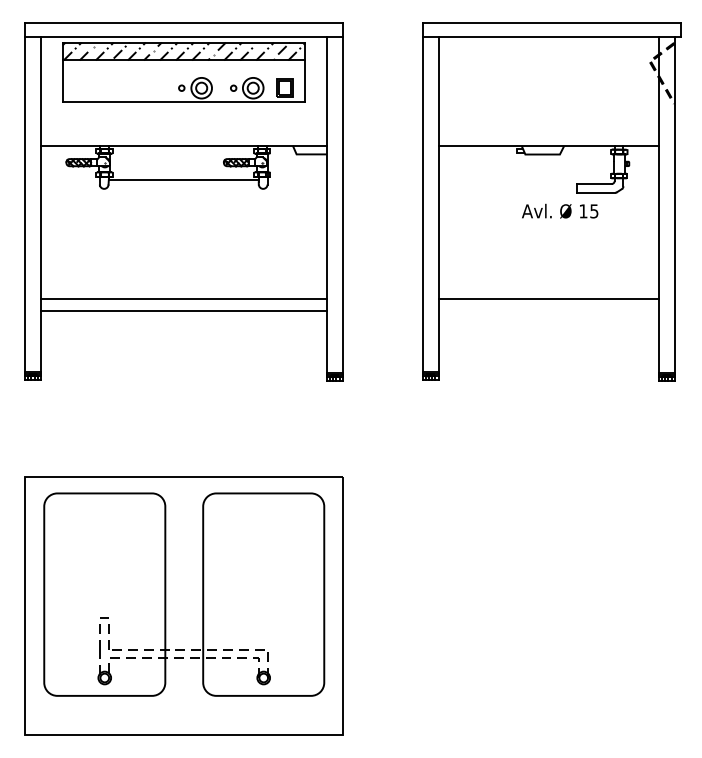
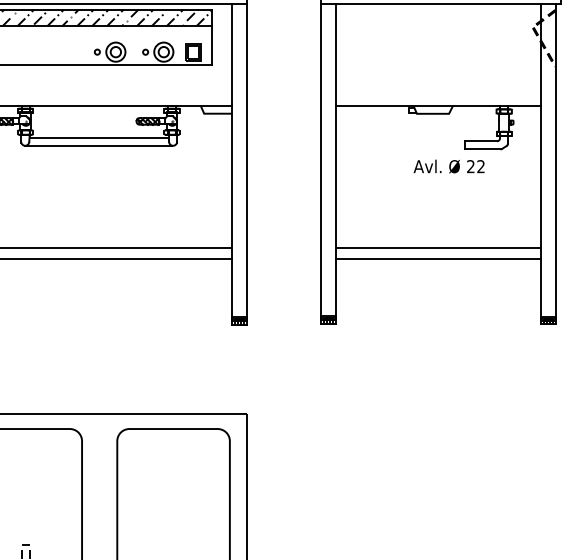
line: (182, 188) -> (98, 145), added
text: (588, 211) -> (475, 166), 15 -> 22
line: (548, 310) -> (438, 258), added

